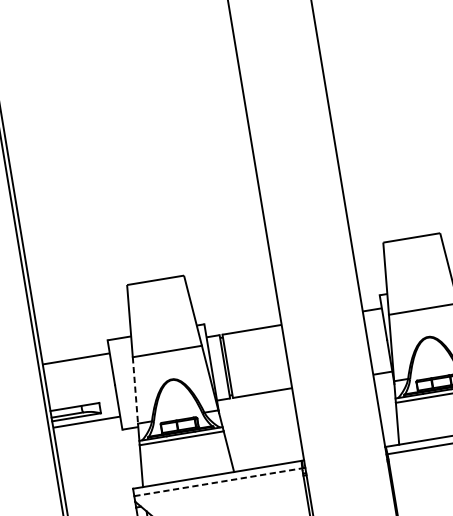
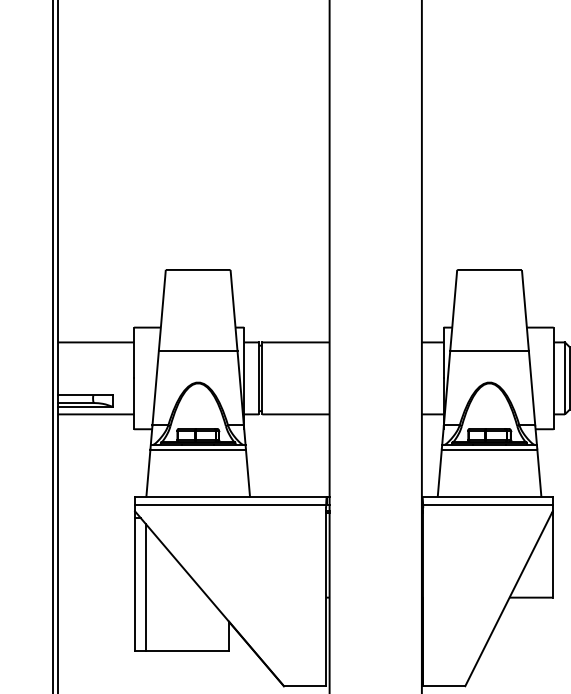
line: (135, 390) -> (155, 388), dashed -> solid
line: (218, 482) -> (230, 505), dashed -> solid

